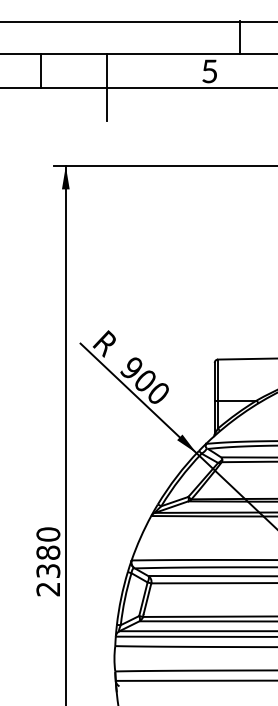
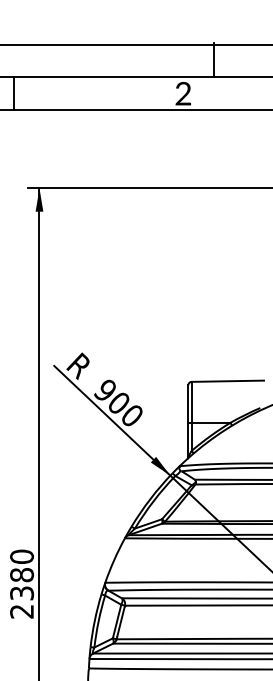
text: (209, 71) -> (183, 93), 5 -> 2
line: (107, 87) -> (81, 109), removed

